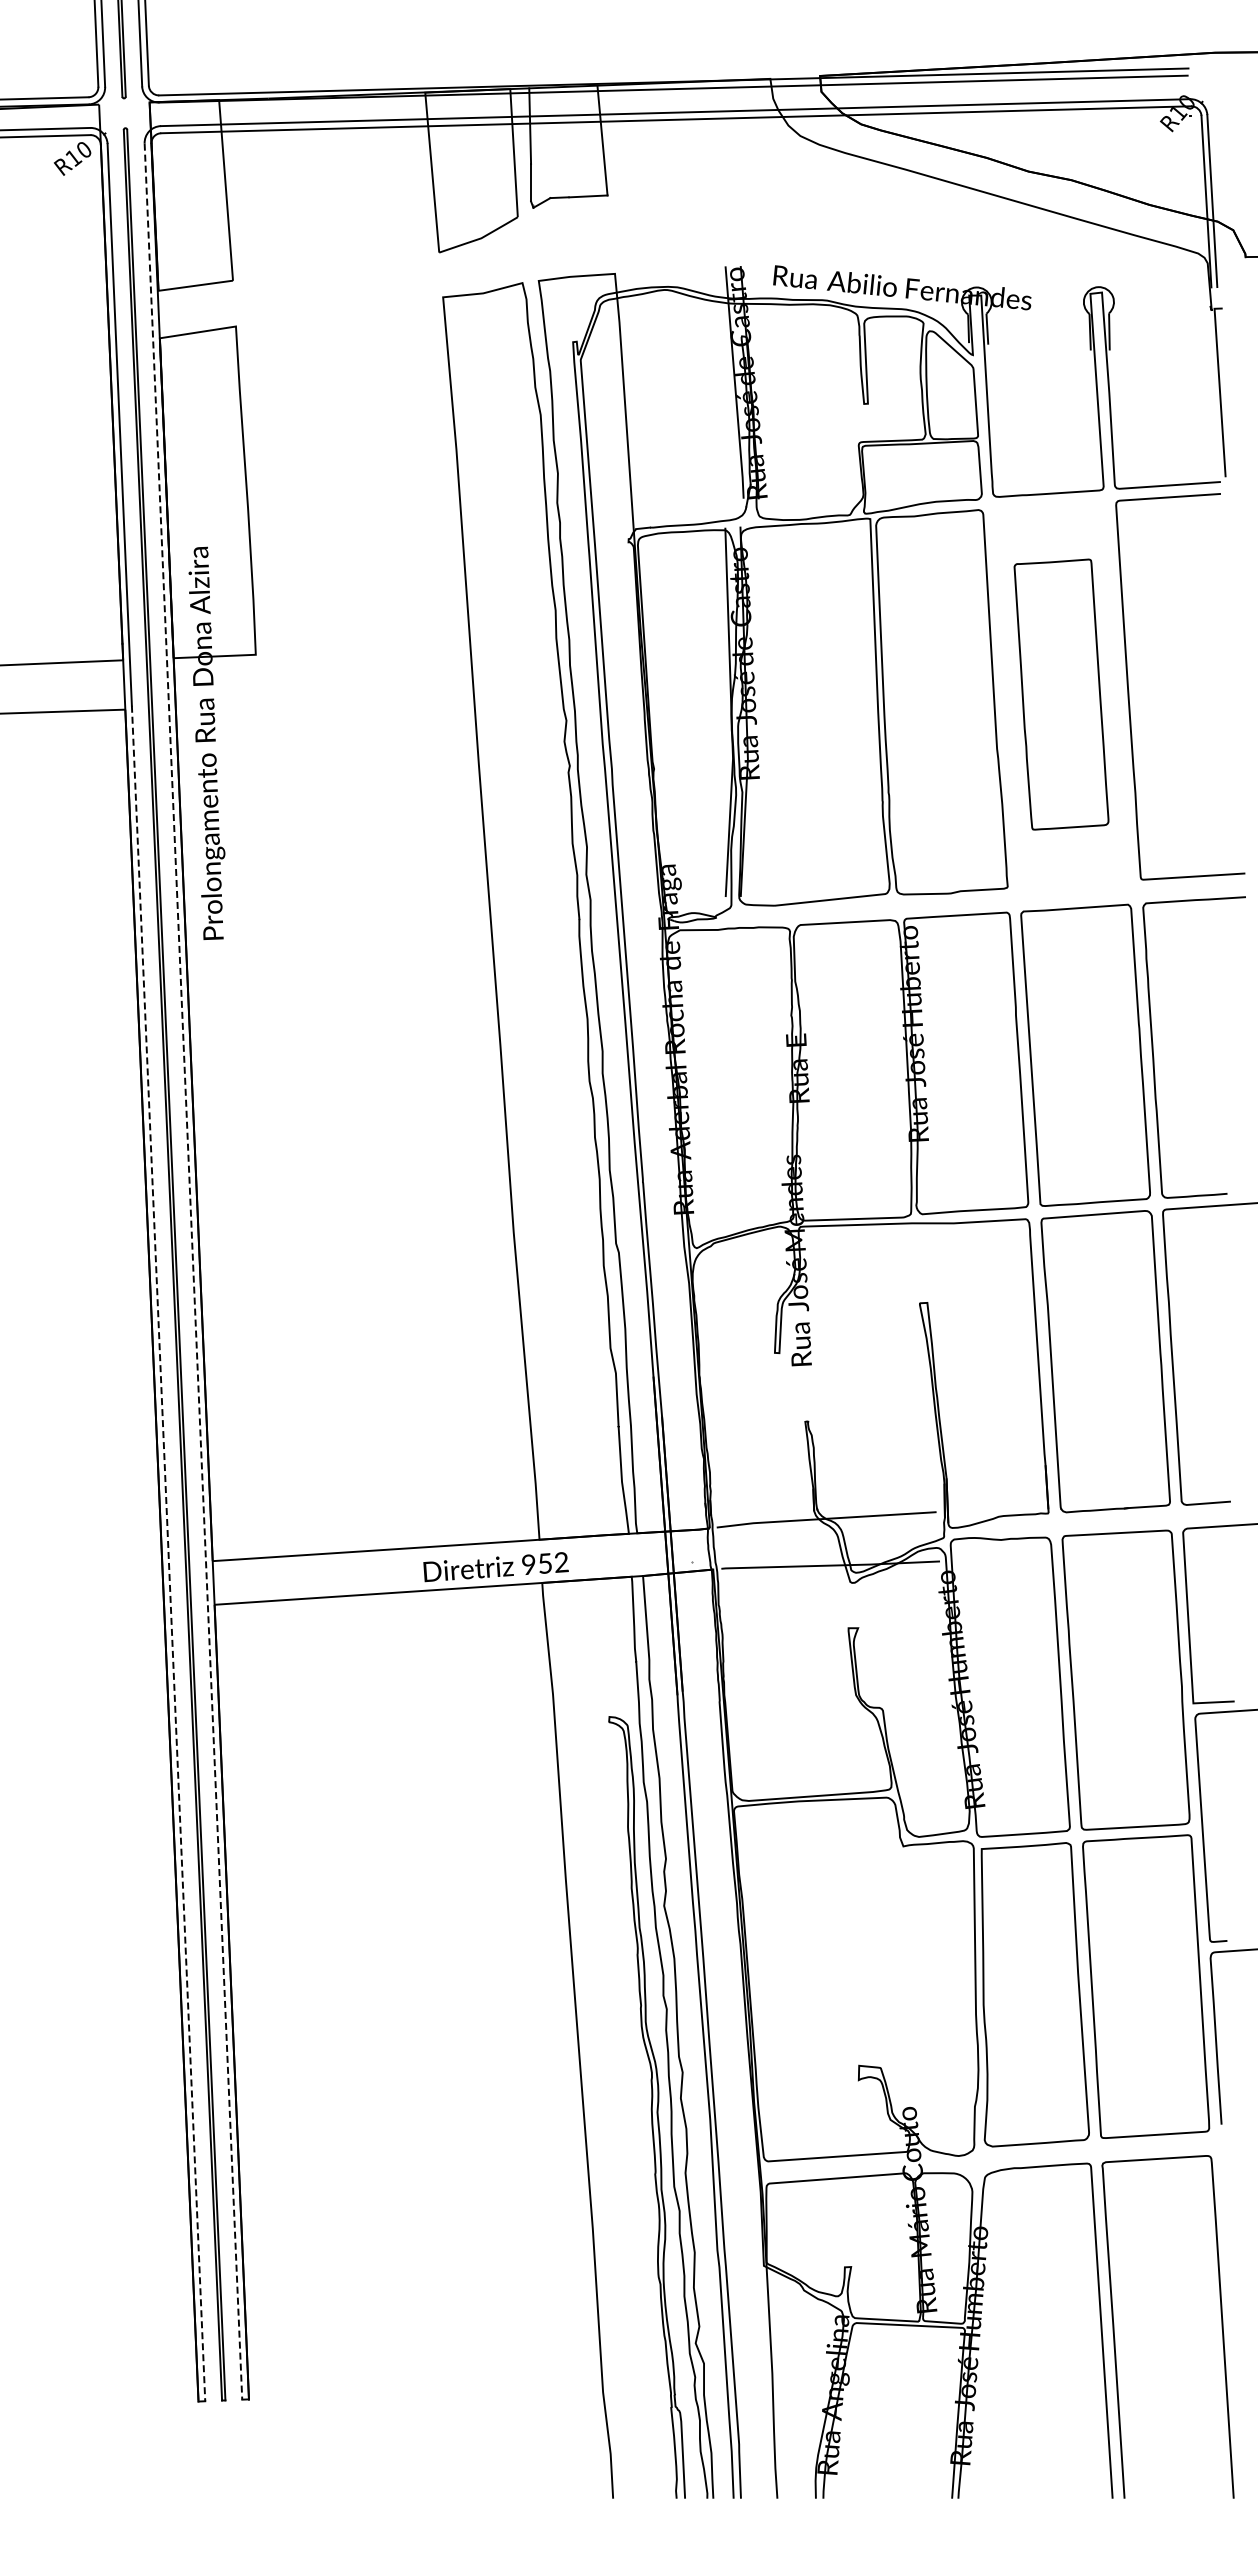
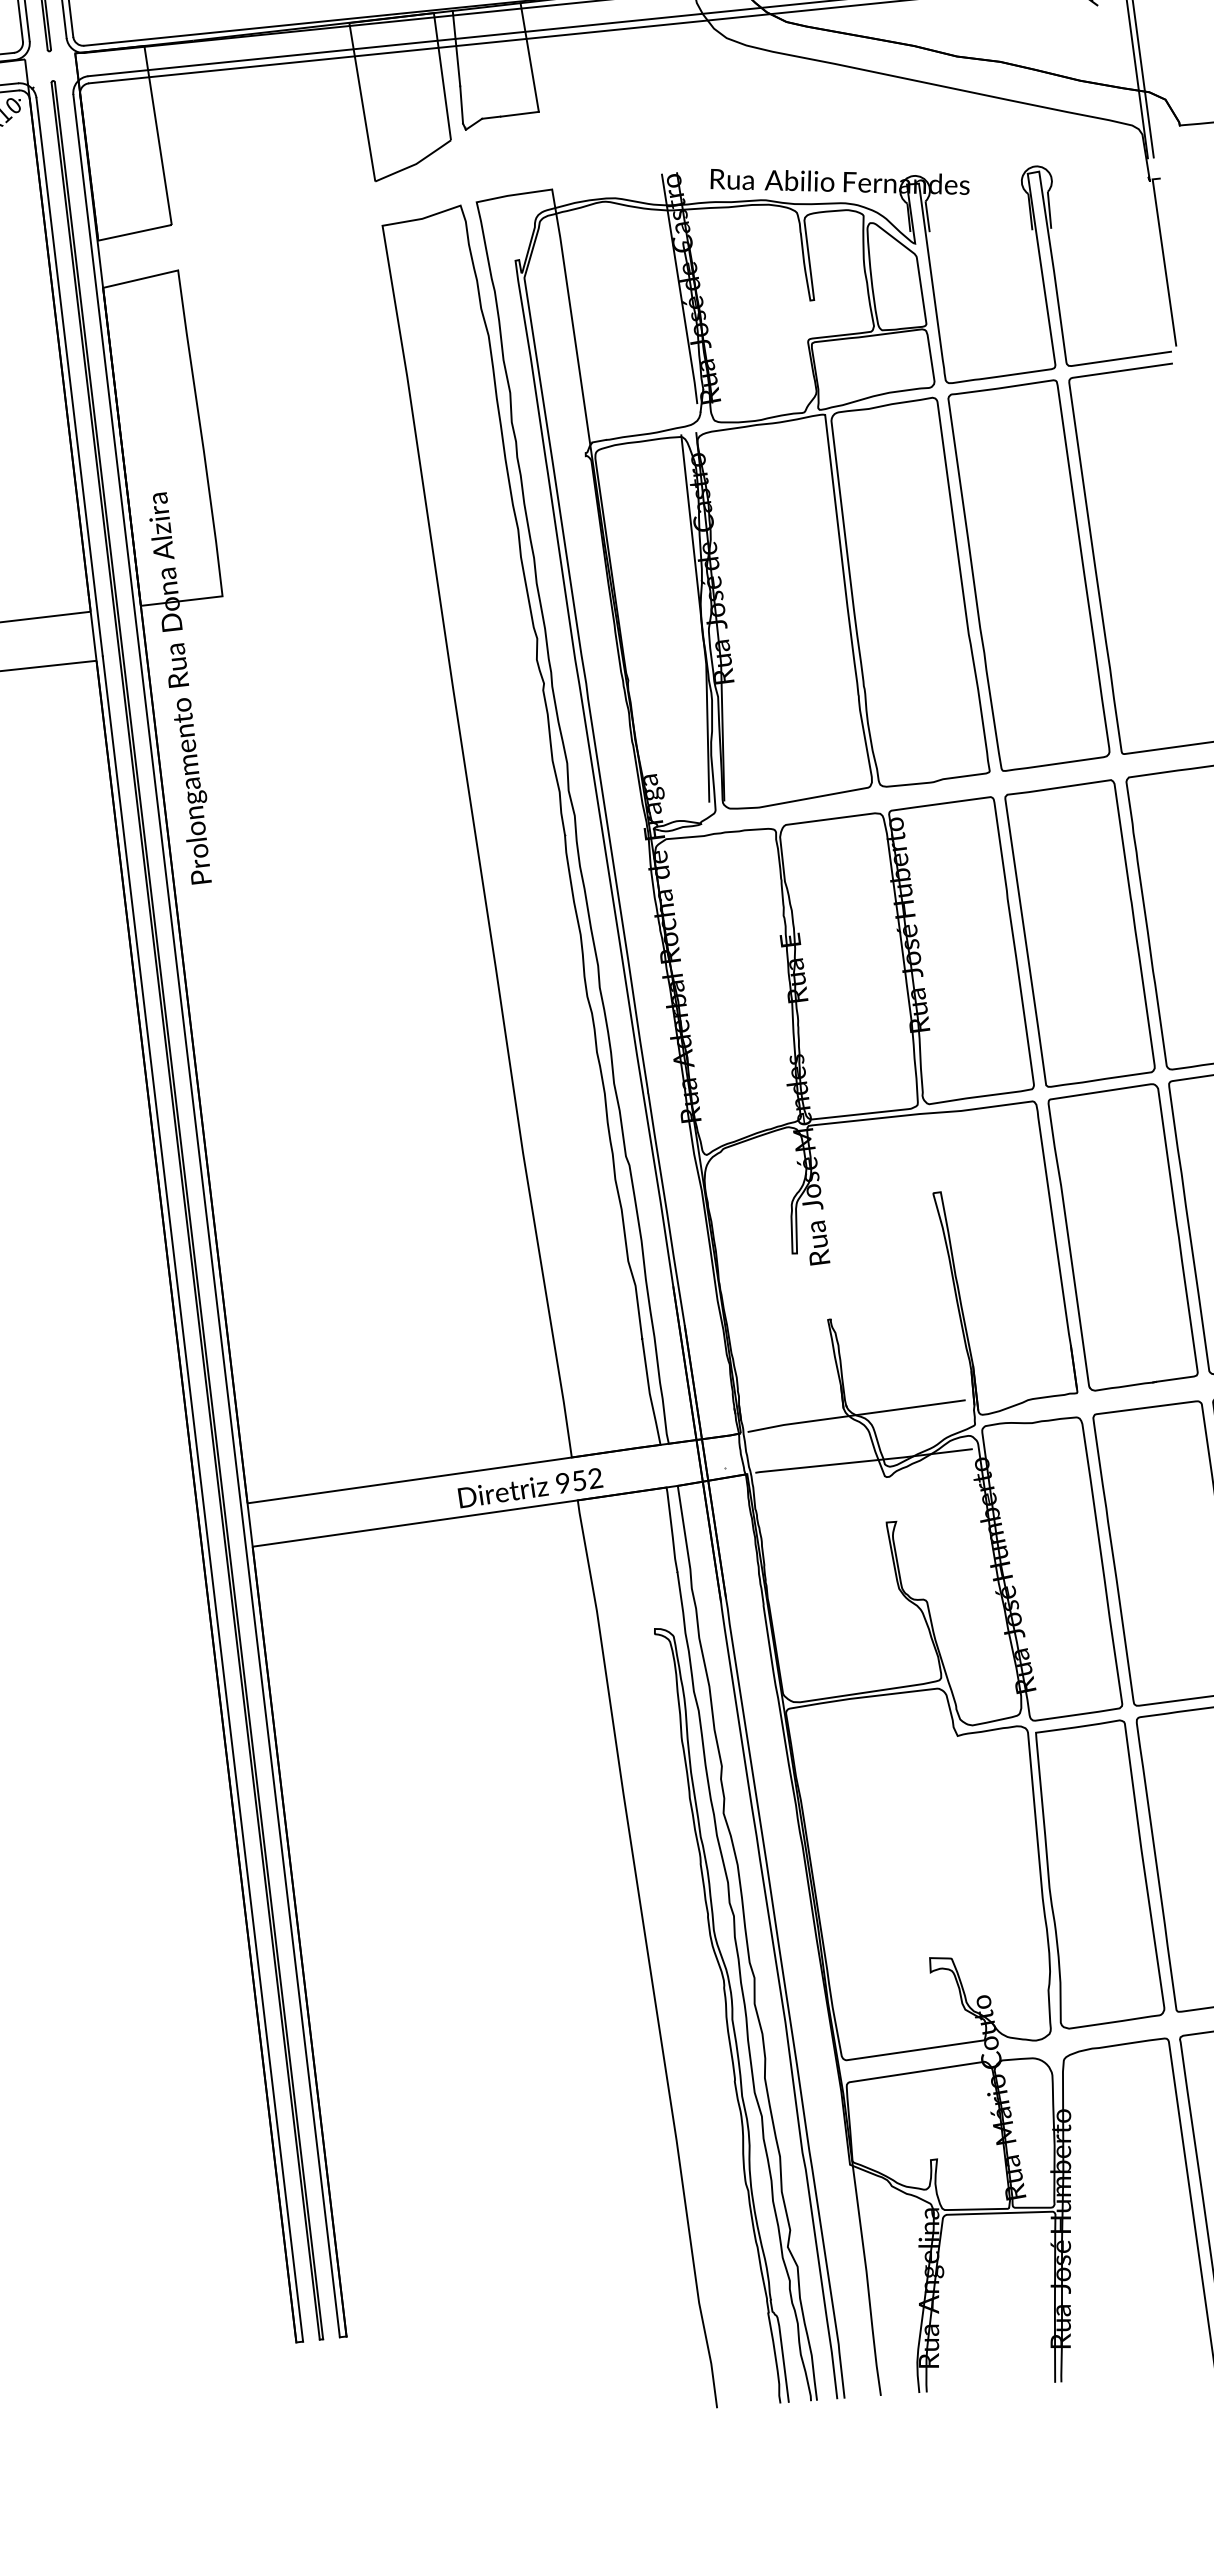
part: (1061, 694) -> (1028, 575), size x1.43
line: (193, 1272) -> (206, 1216), dashed -> solid
line: (168, 1553) -> (202, 1499), dashed -> solid

